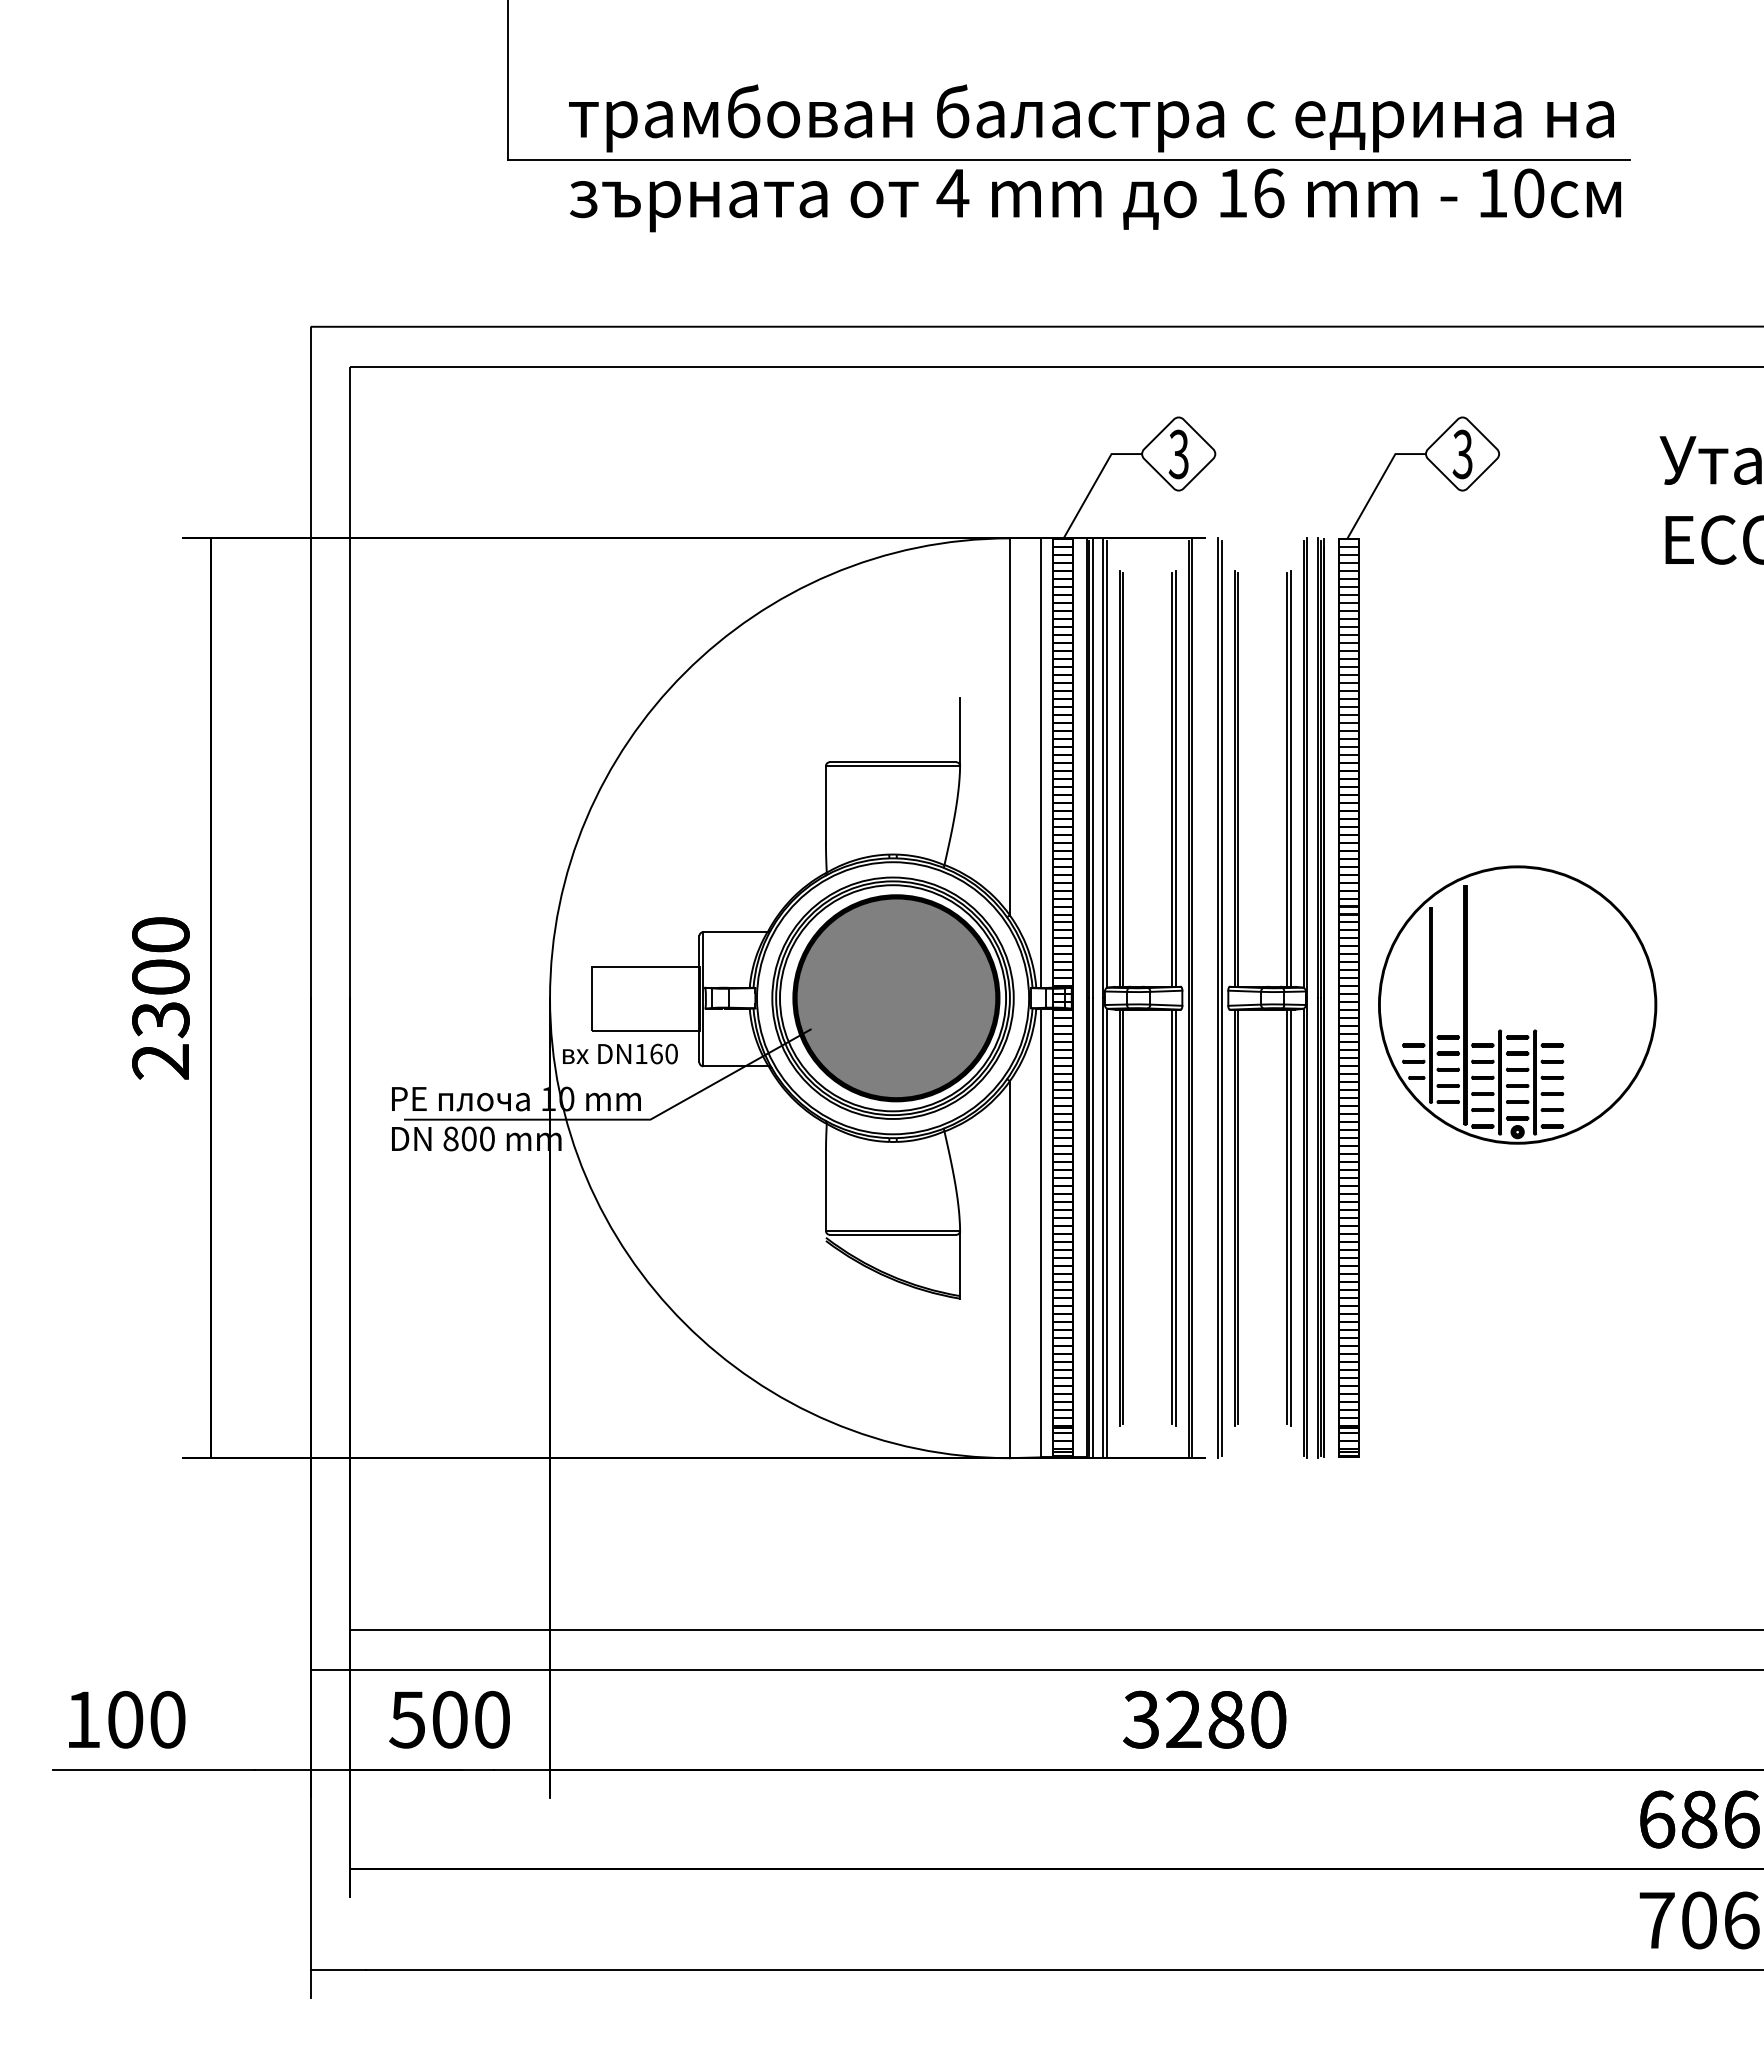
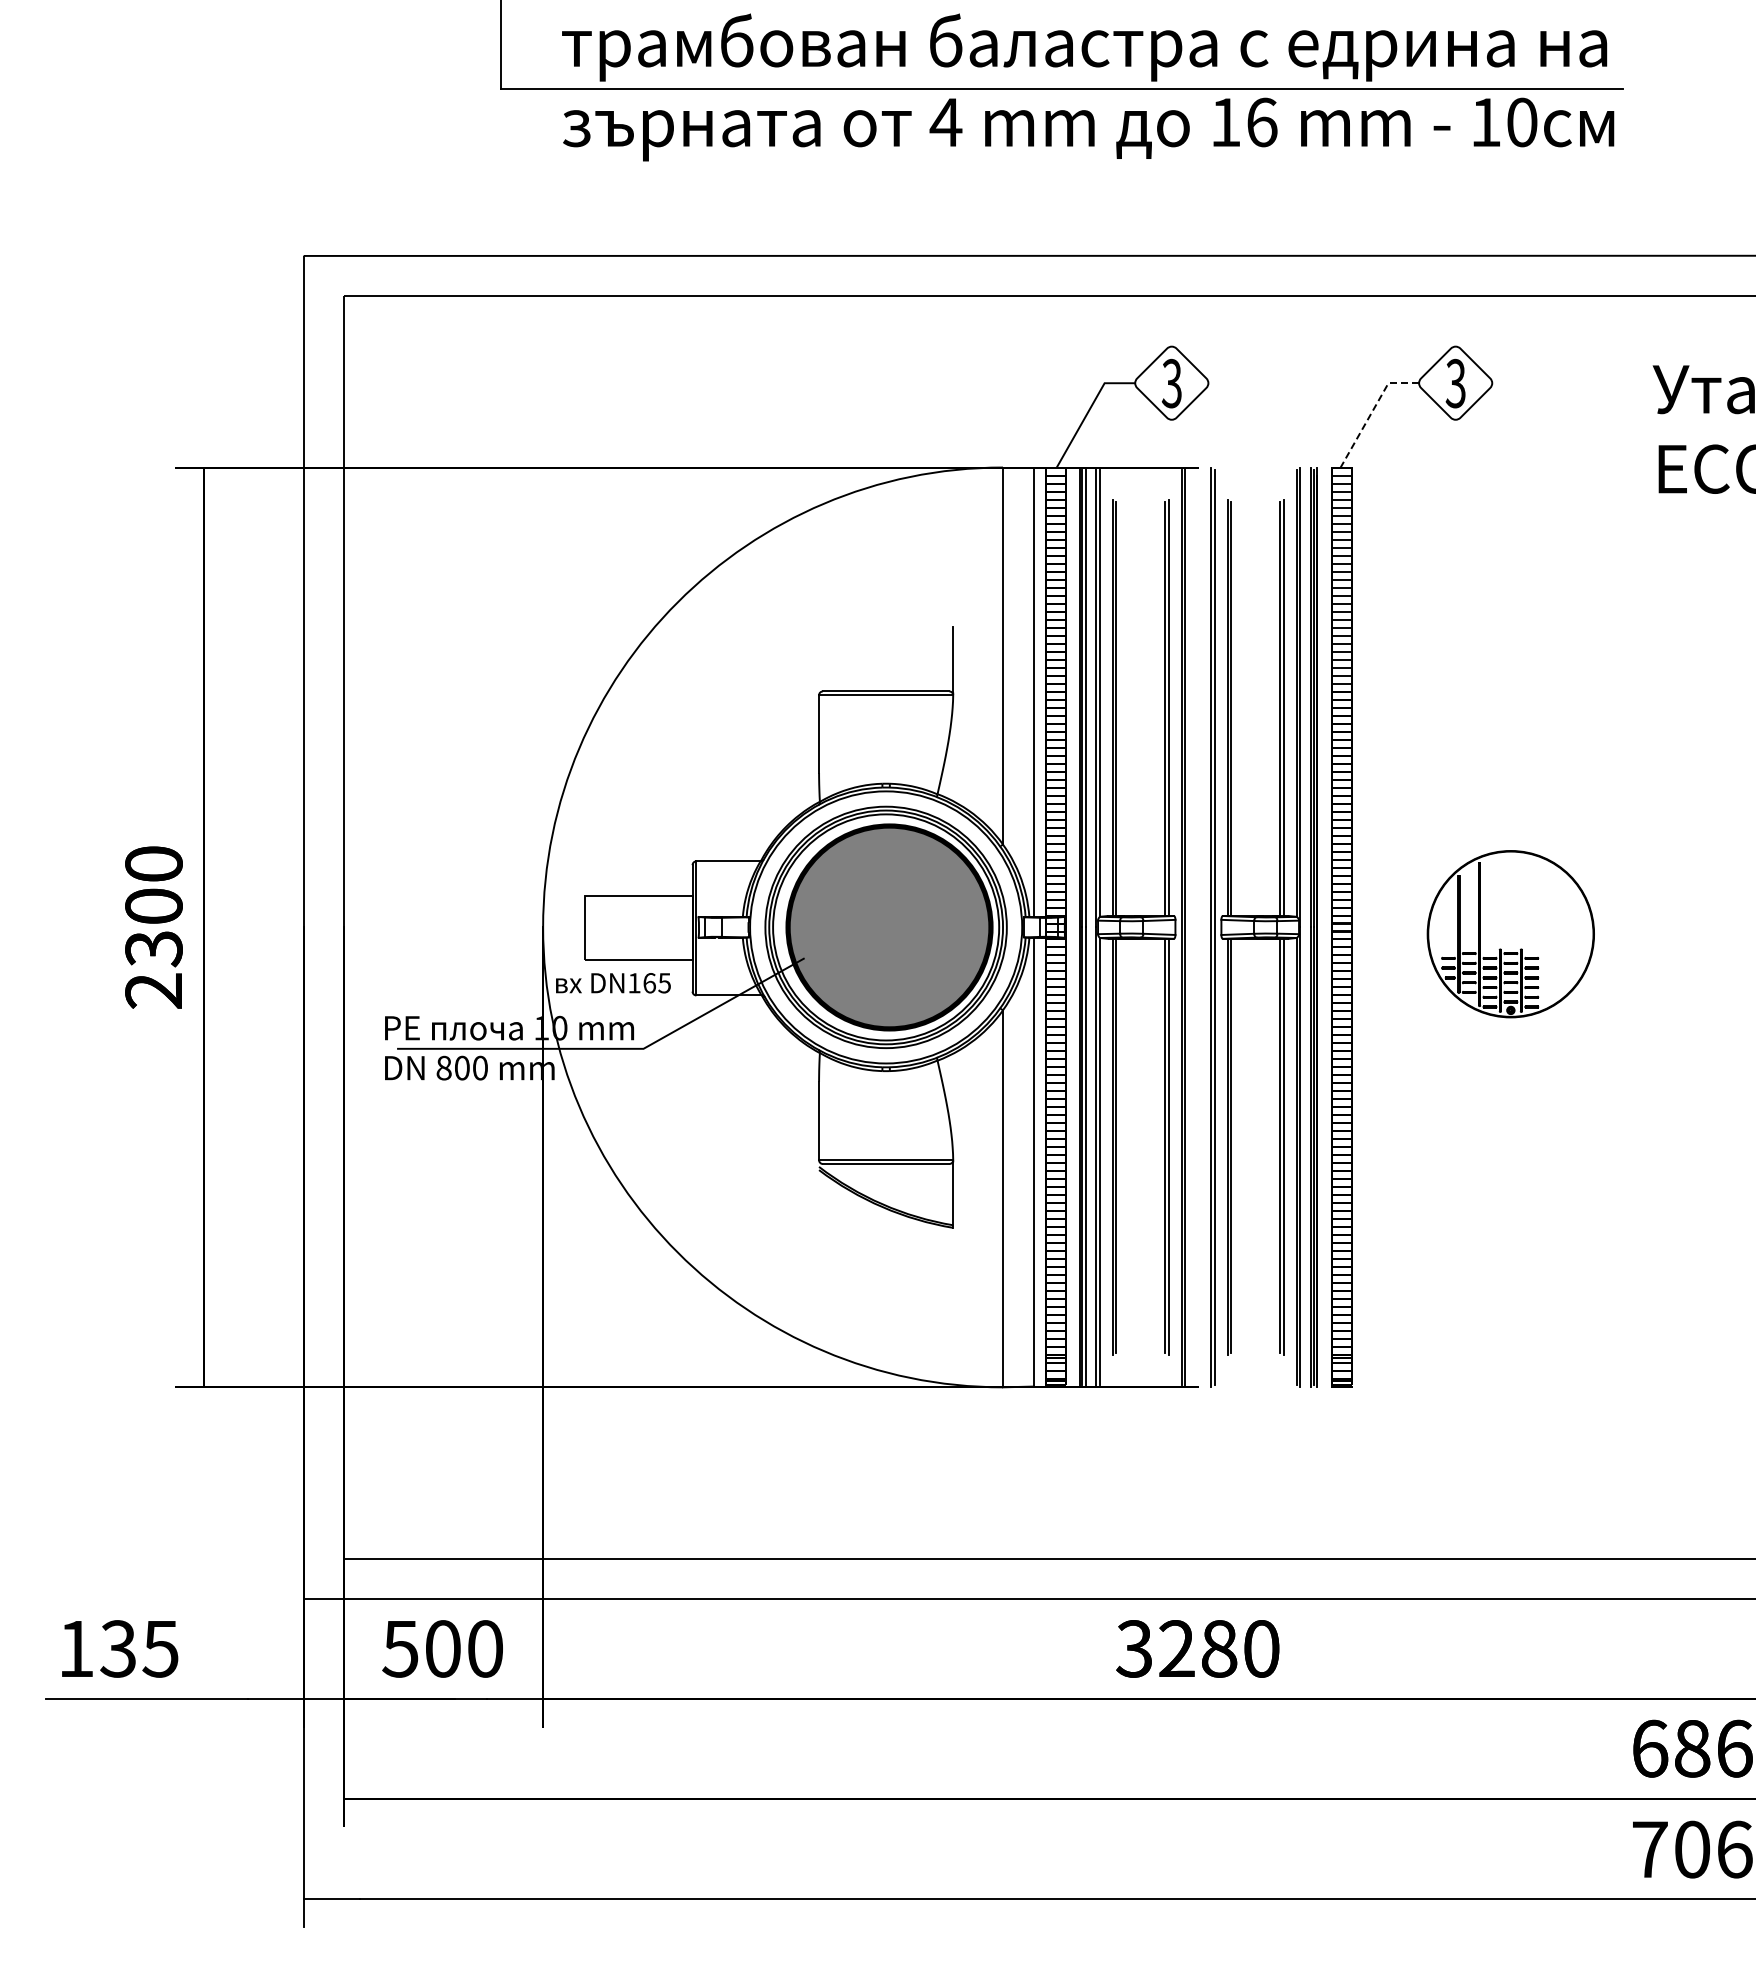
line: (1379, 482) -> (1372, 411), solid -> dashed
part: (1517, 1004) -> (1510, 933), size x0.6
text: (671, 1053) -> (664, 982), DN160 -> DN165
text: (146, 1719) -> (139, 1648), 100 -> 135

